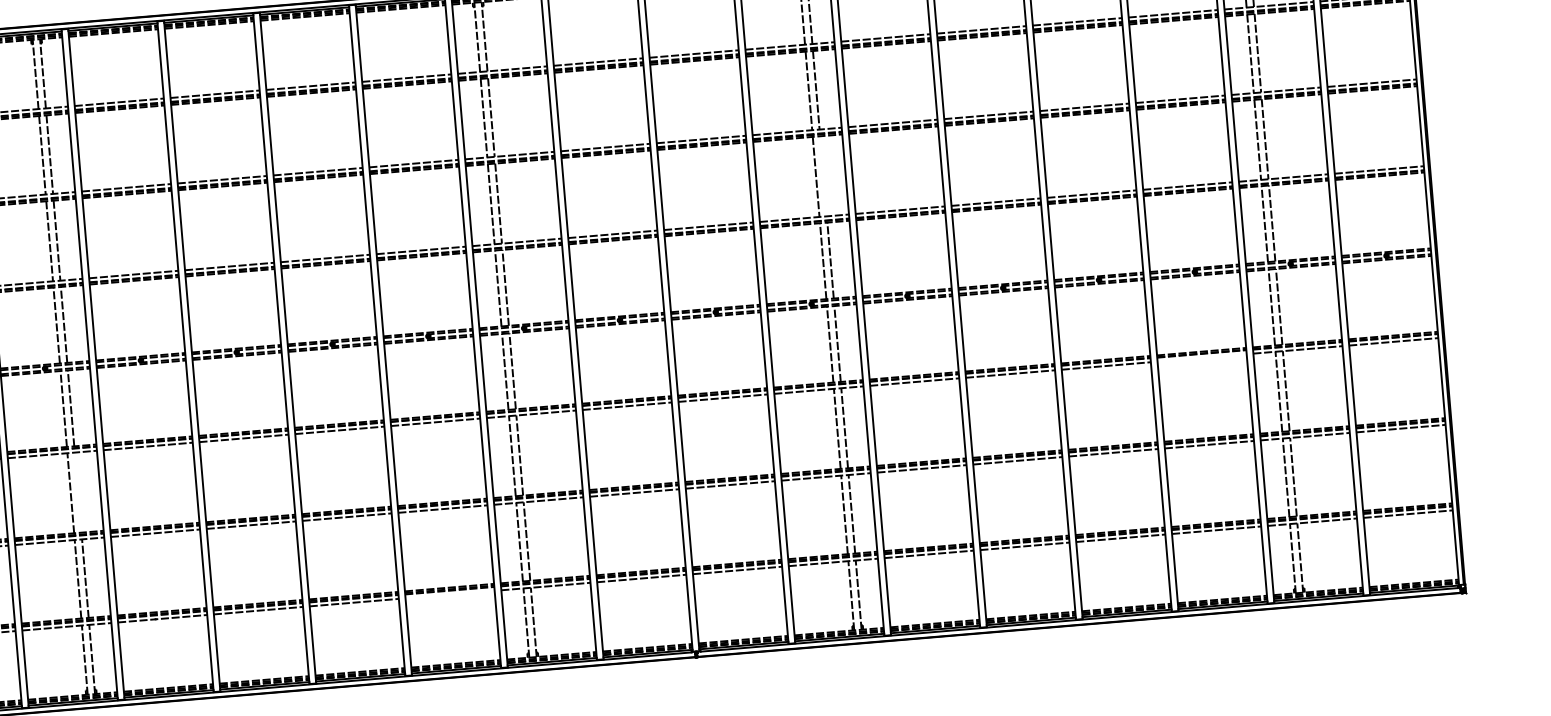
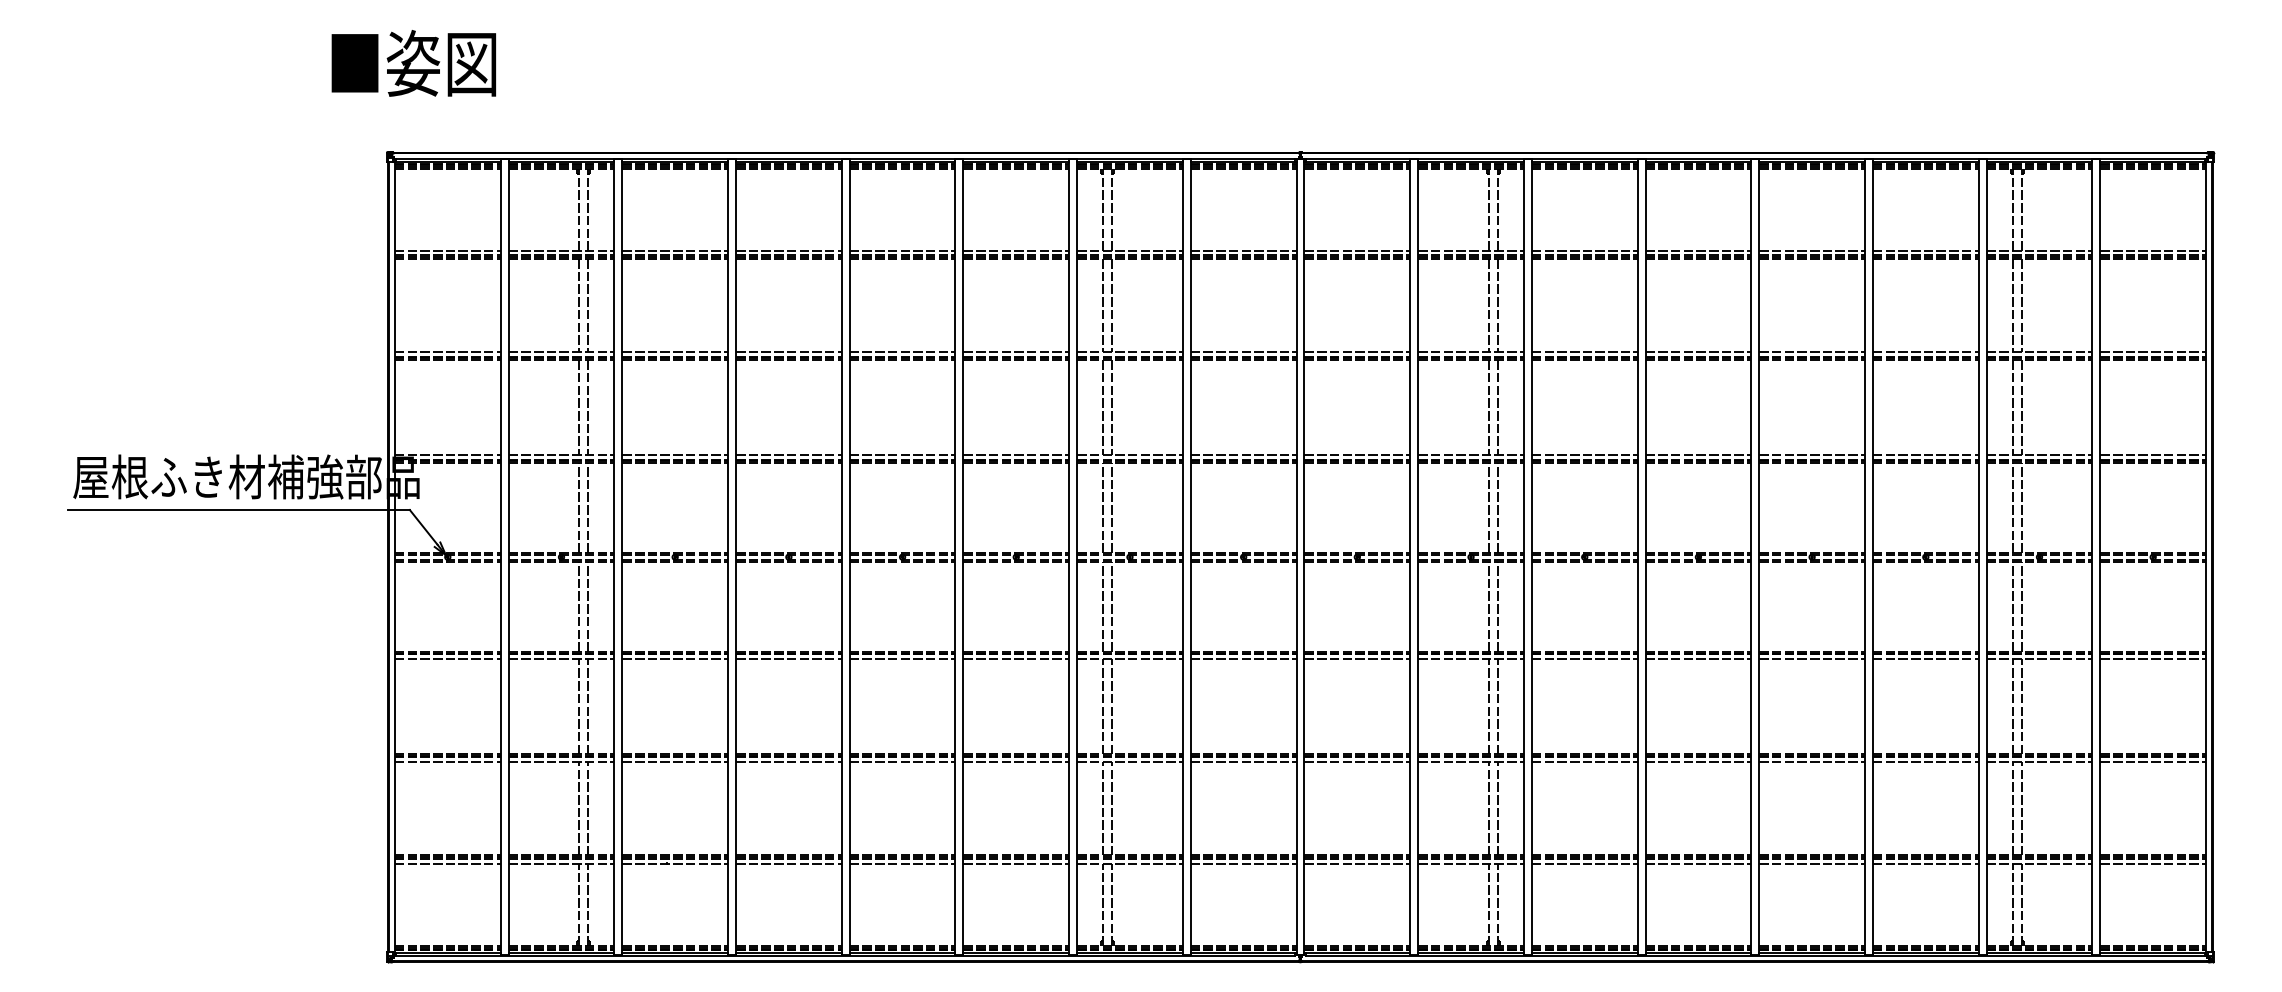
line: (823, 176) -> (1497, 407), added
line: (1201, 358) -> (1925, 659), added
line: (78, 492) -> (588, 706), added
line: (450, 594) -> (1016, 863), added

